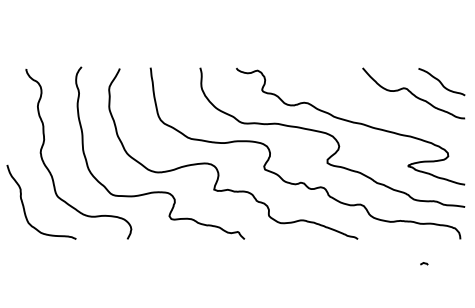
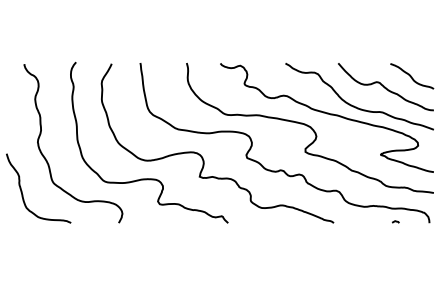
curve: (380, 113) -> (354, 105), added
line: (423, 263) -> (395, 221), moved

